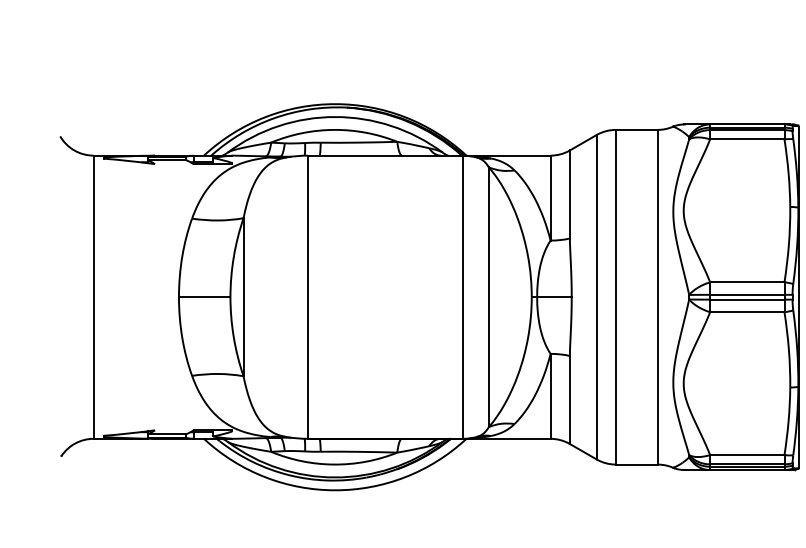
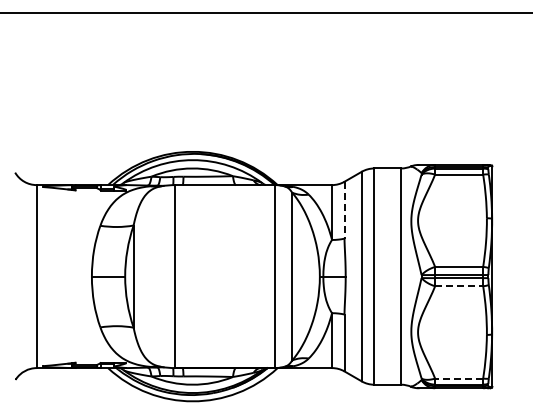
line: (569, 194) -> (344, 210), solid -> dashed
line: (747, 312) -> (459, 286), solid -> dashed
line: (746, 454) -> (458, 378), solid -> dashed

